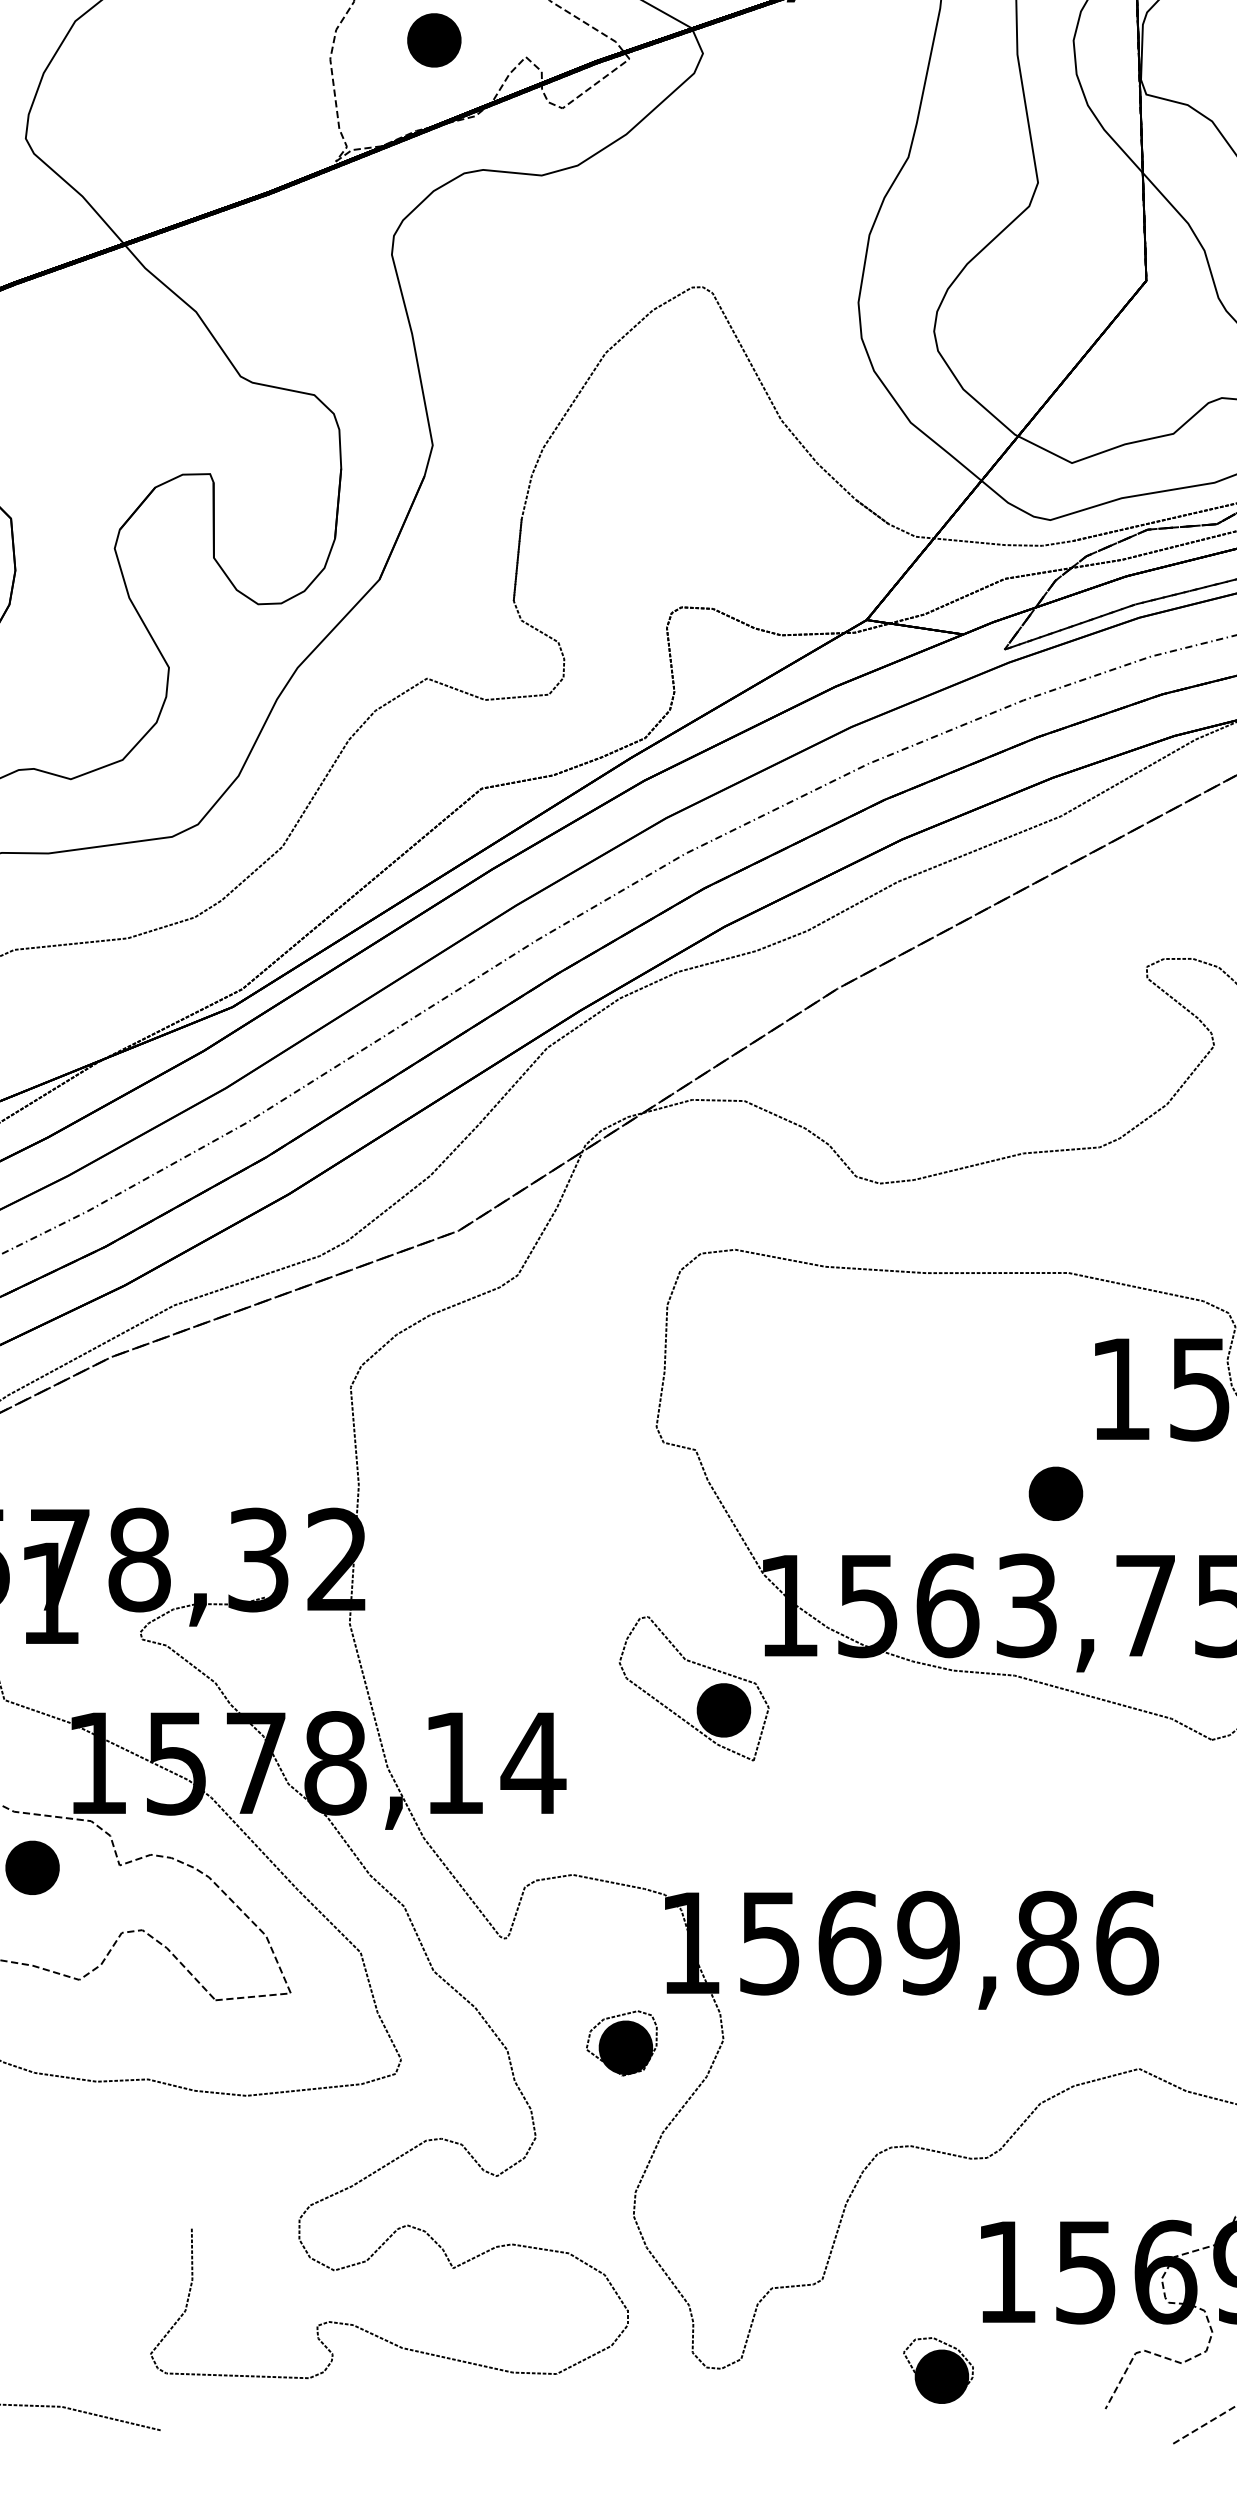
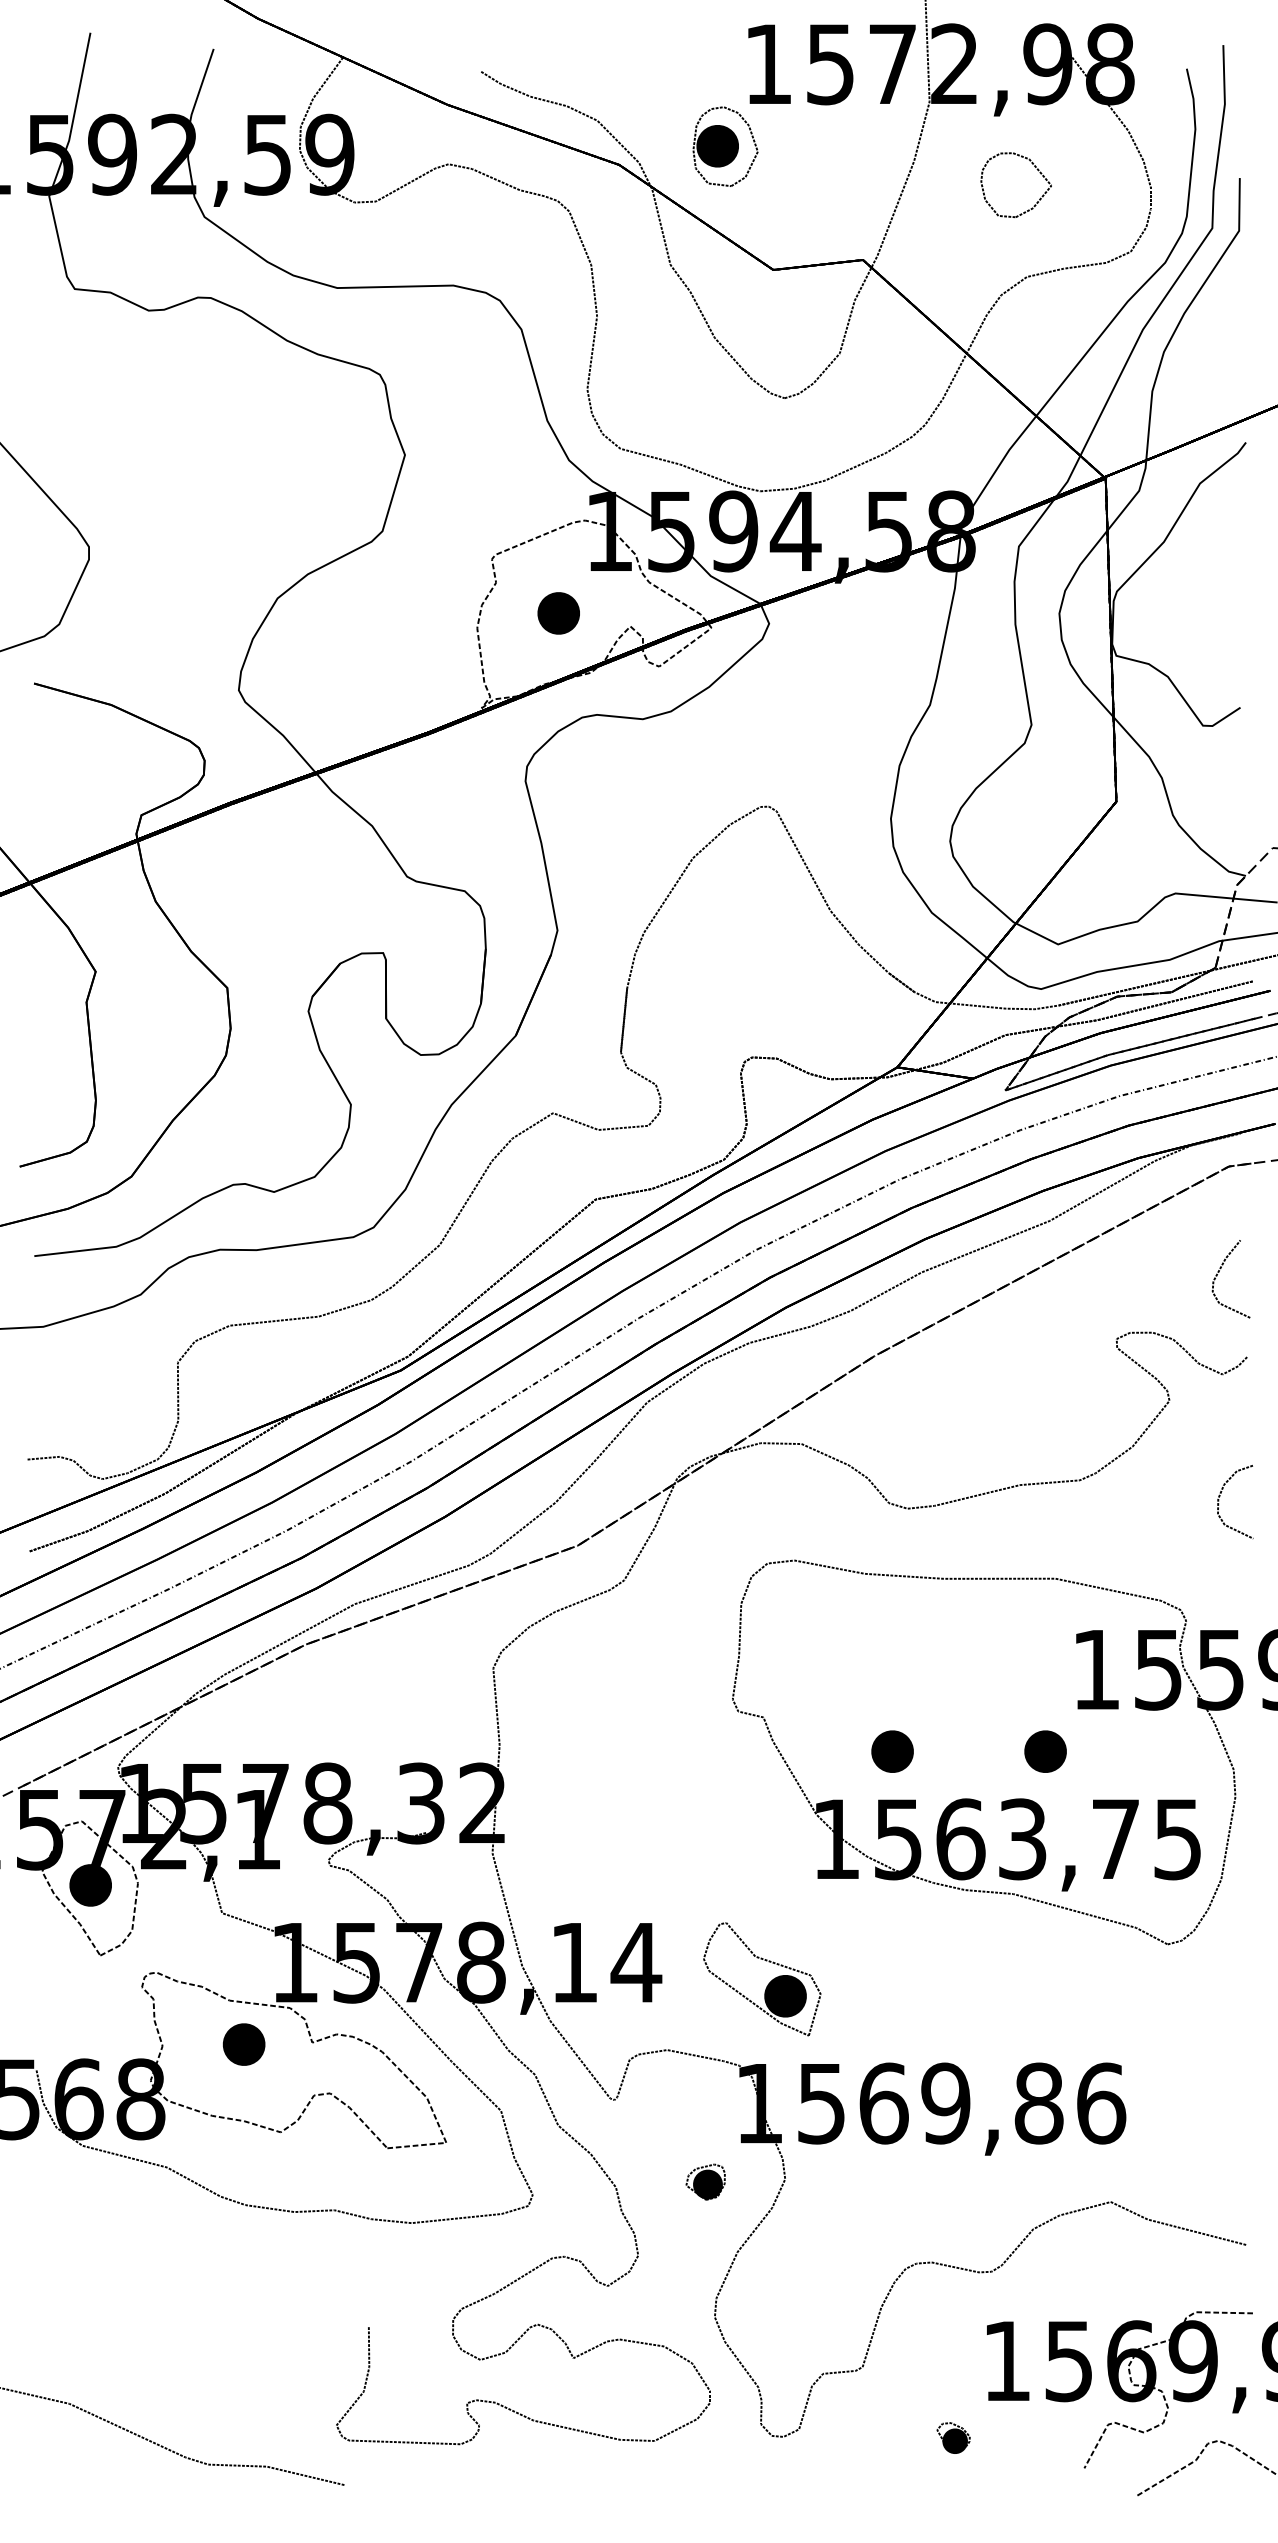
part: (860, 1493) -> (892, 1751), added
part: (700, 1695) -> (767, 1984), moved
part: (621, 2043) -> (705, 2182), size x0.7
part: (938, 2370) -> (953, 2438), size x0.6

